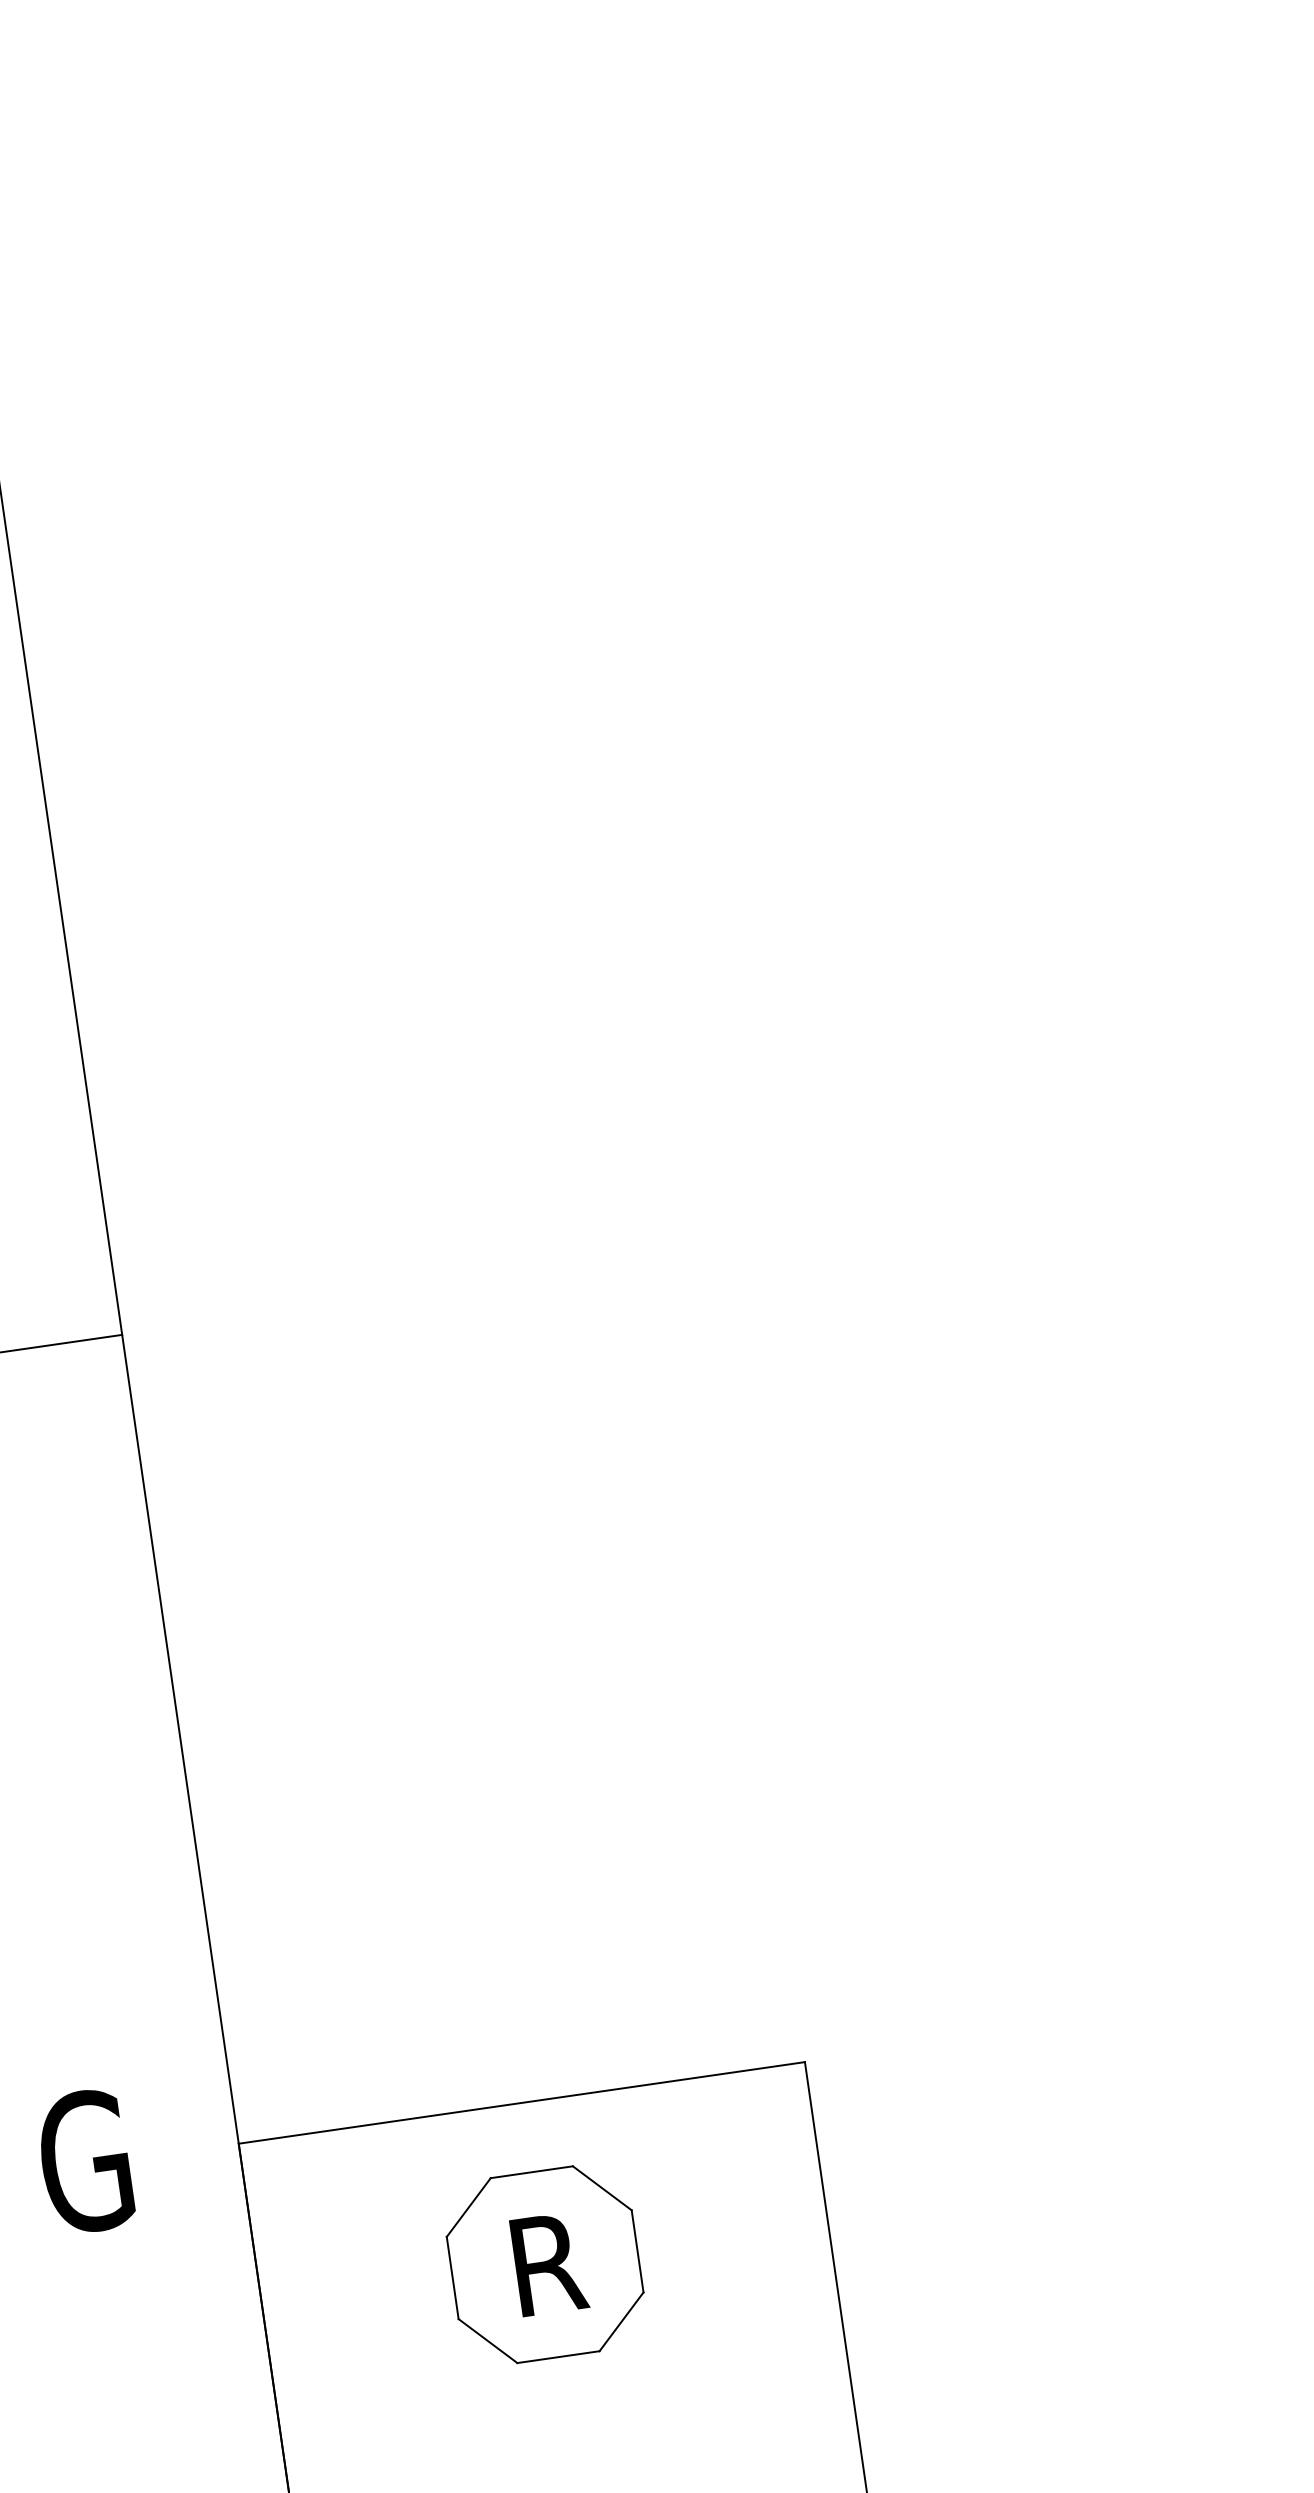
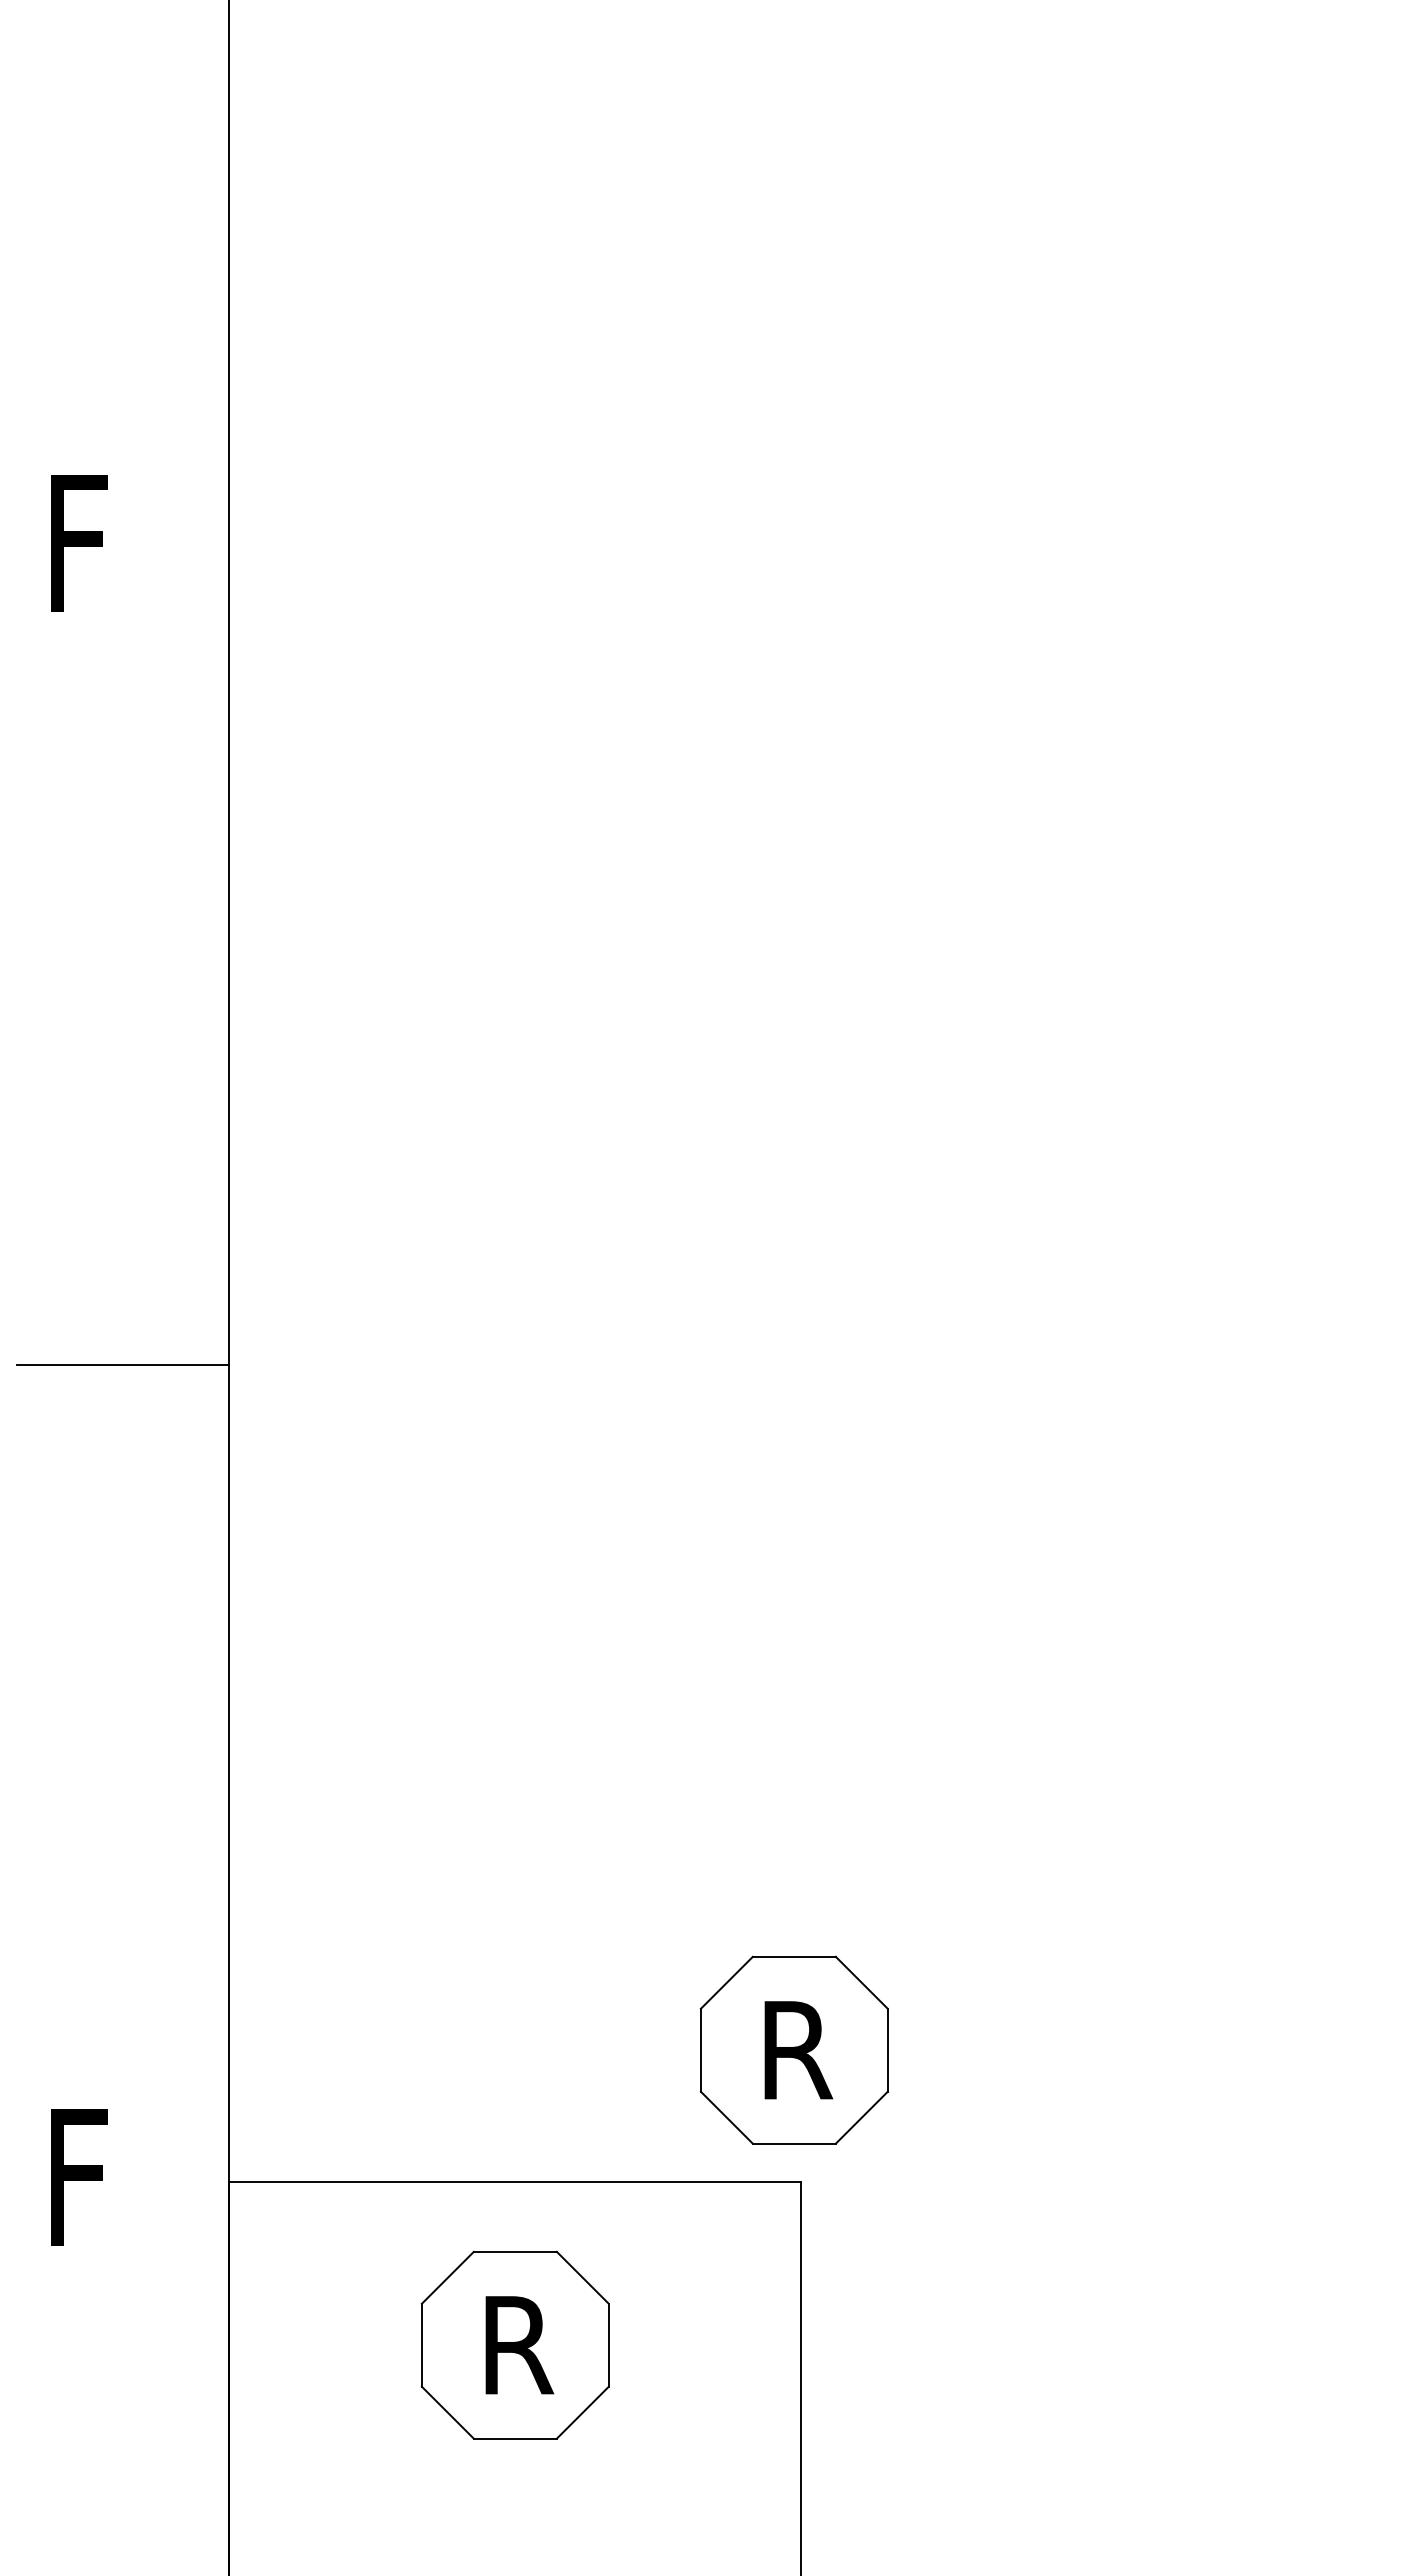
part: (778, 1932) -> (793, 2049), added
text: (84, 2161) -> (74, 2177), G -> F

